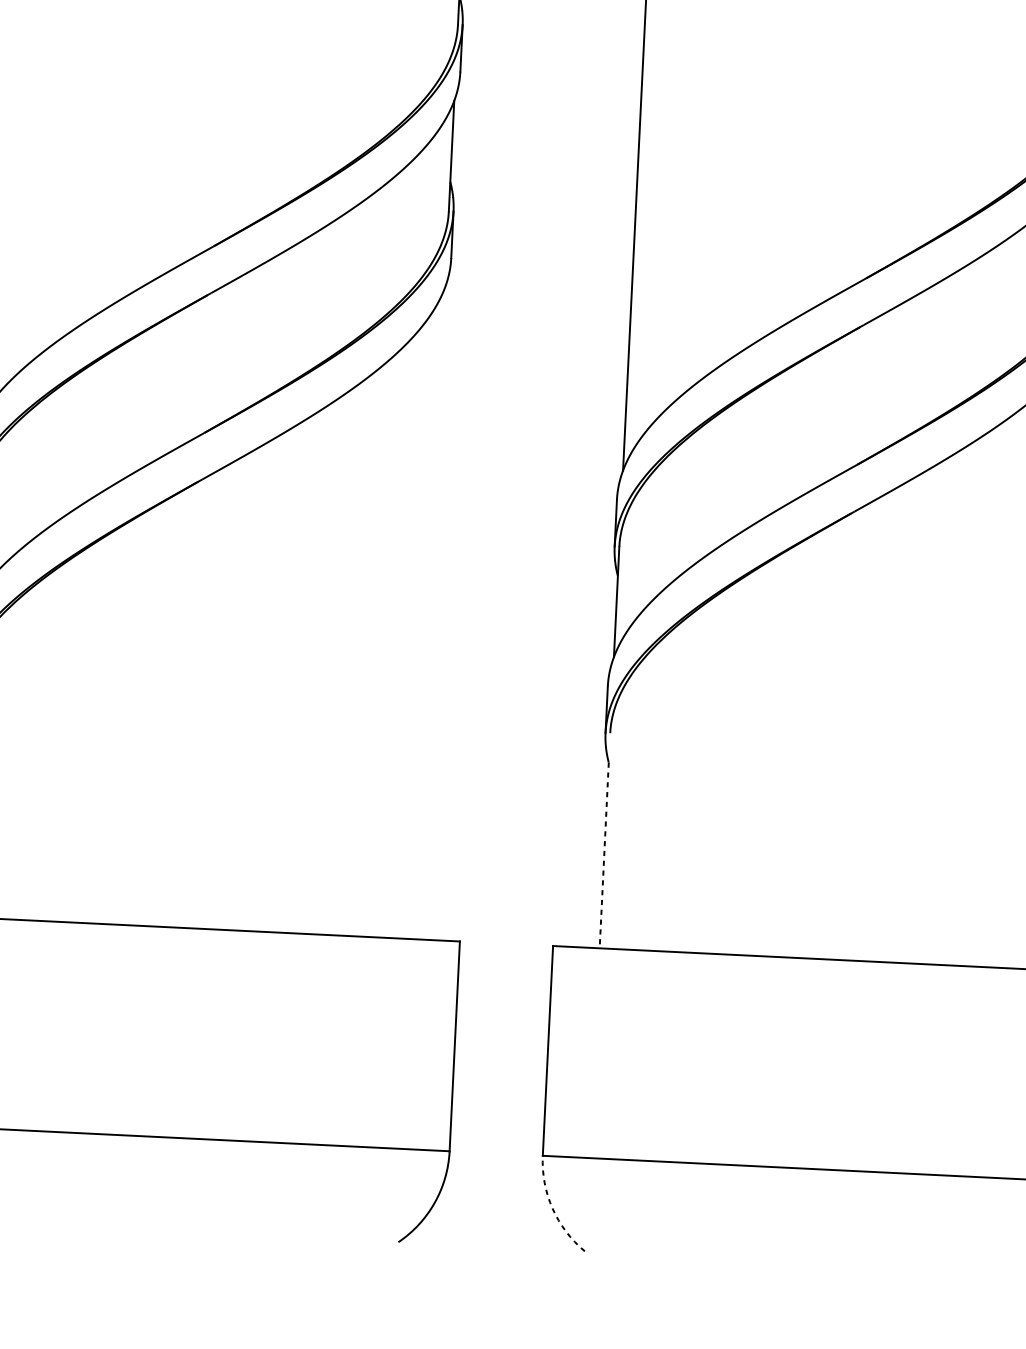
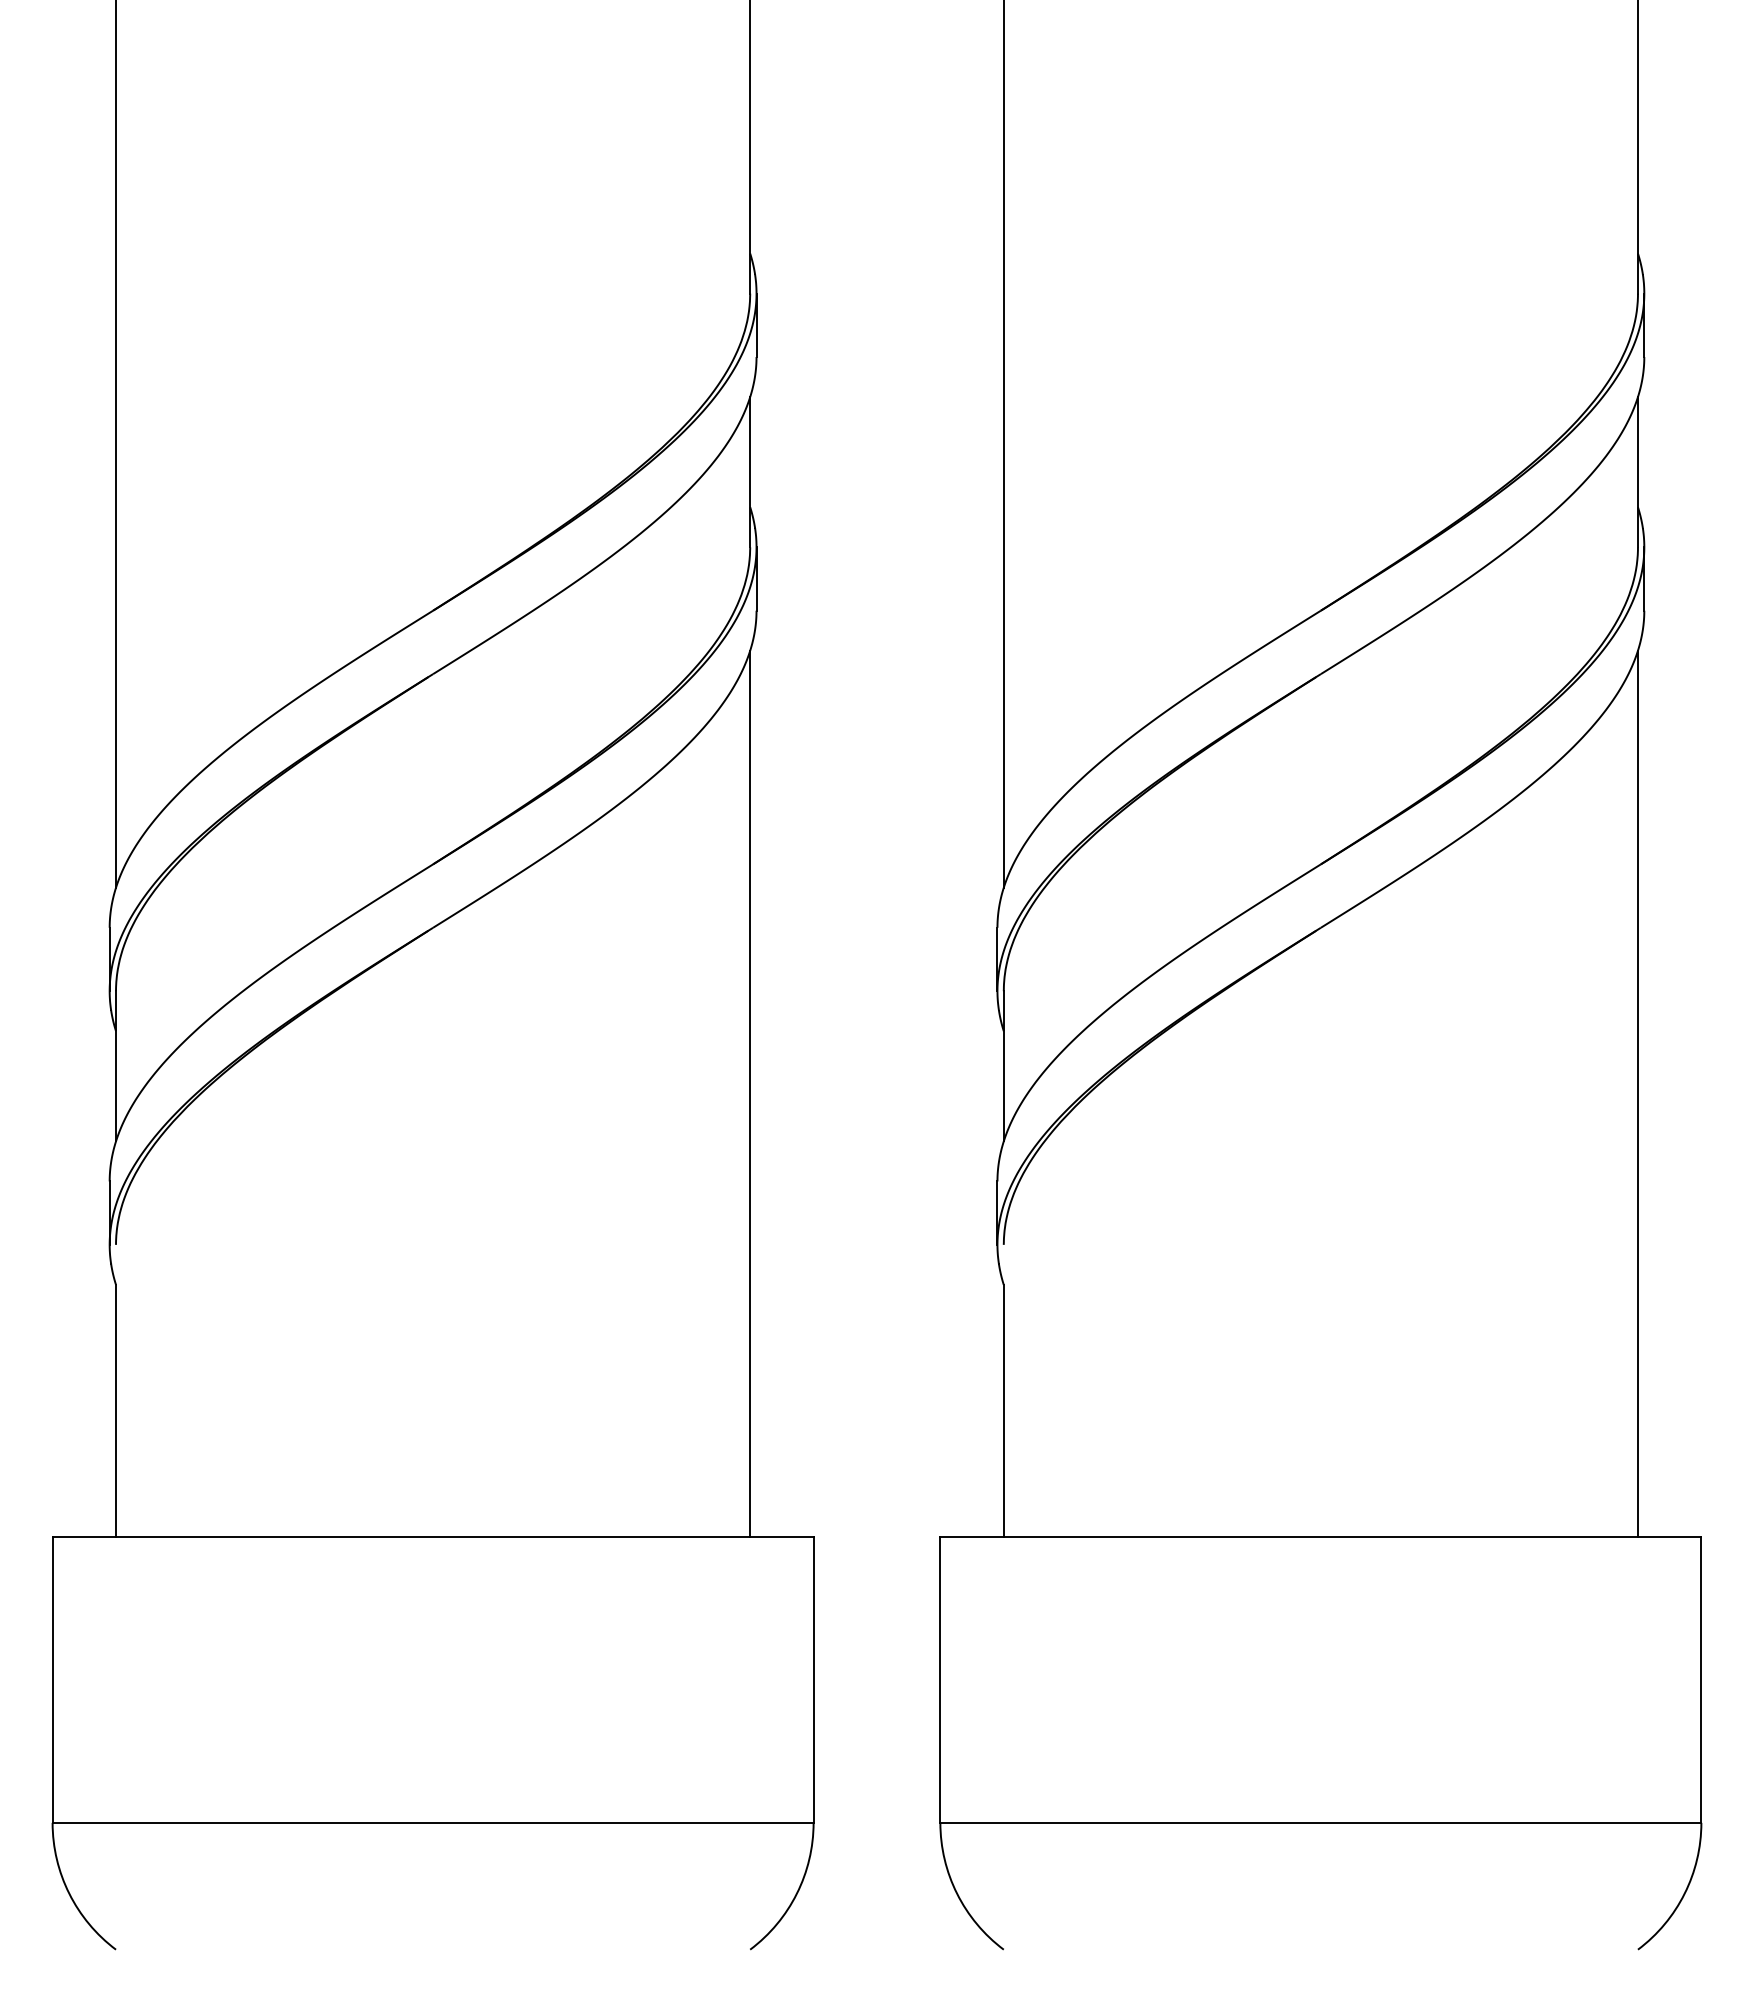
line: (429, 612) -> (750, 1093), added
line: (604, 855) -> (1003, 1411), dashed -> solid
arc: (552, 1208) -> (957, 1893), dashed -> solid

